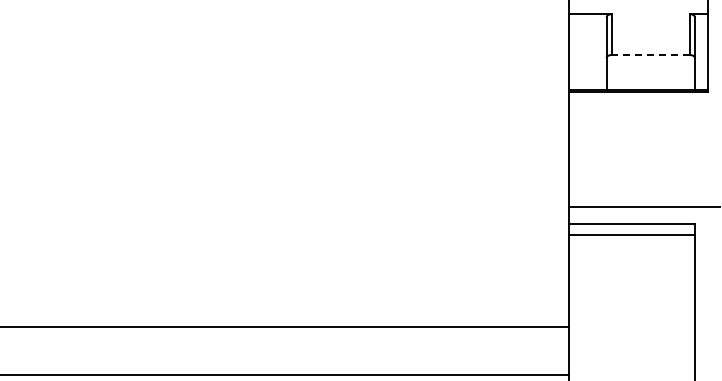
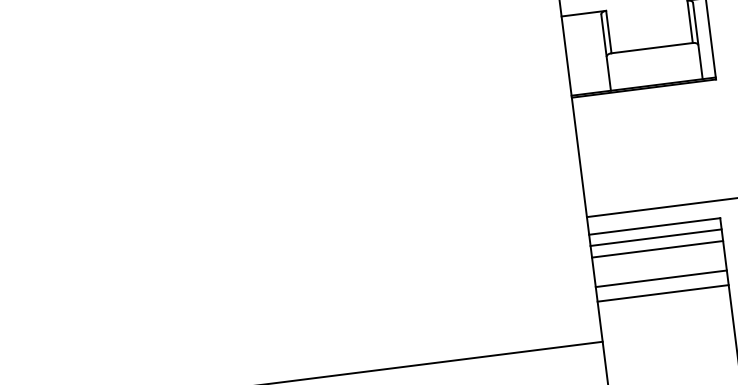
line: (650, 55) -> (651, 48), dashed -> solid
line: (631, 246) -> (657, 249), added
line: (631, 274) -> (660, 278), added
line: (631, 288) -> (662, 293), added

